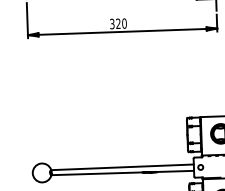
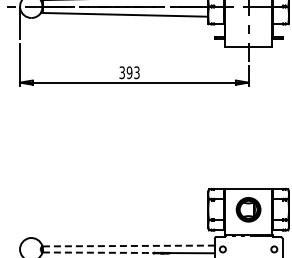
text: (120, 23) -> (132, 72), 320 -> 393
line: (122, 167) -> (128, 246), solid -> dashed
line: (97, 173) -> (98, 252), solid -> dashed

